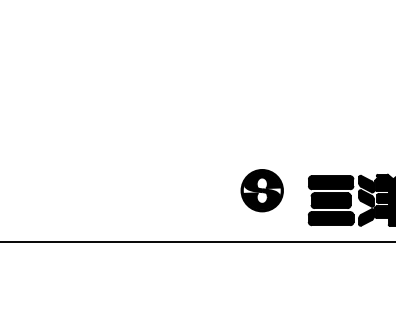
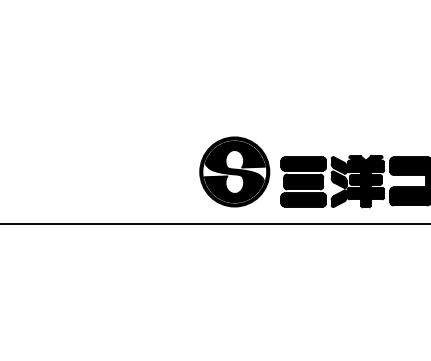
part: (261, 190) -> (234, 171), size x1.67

